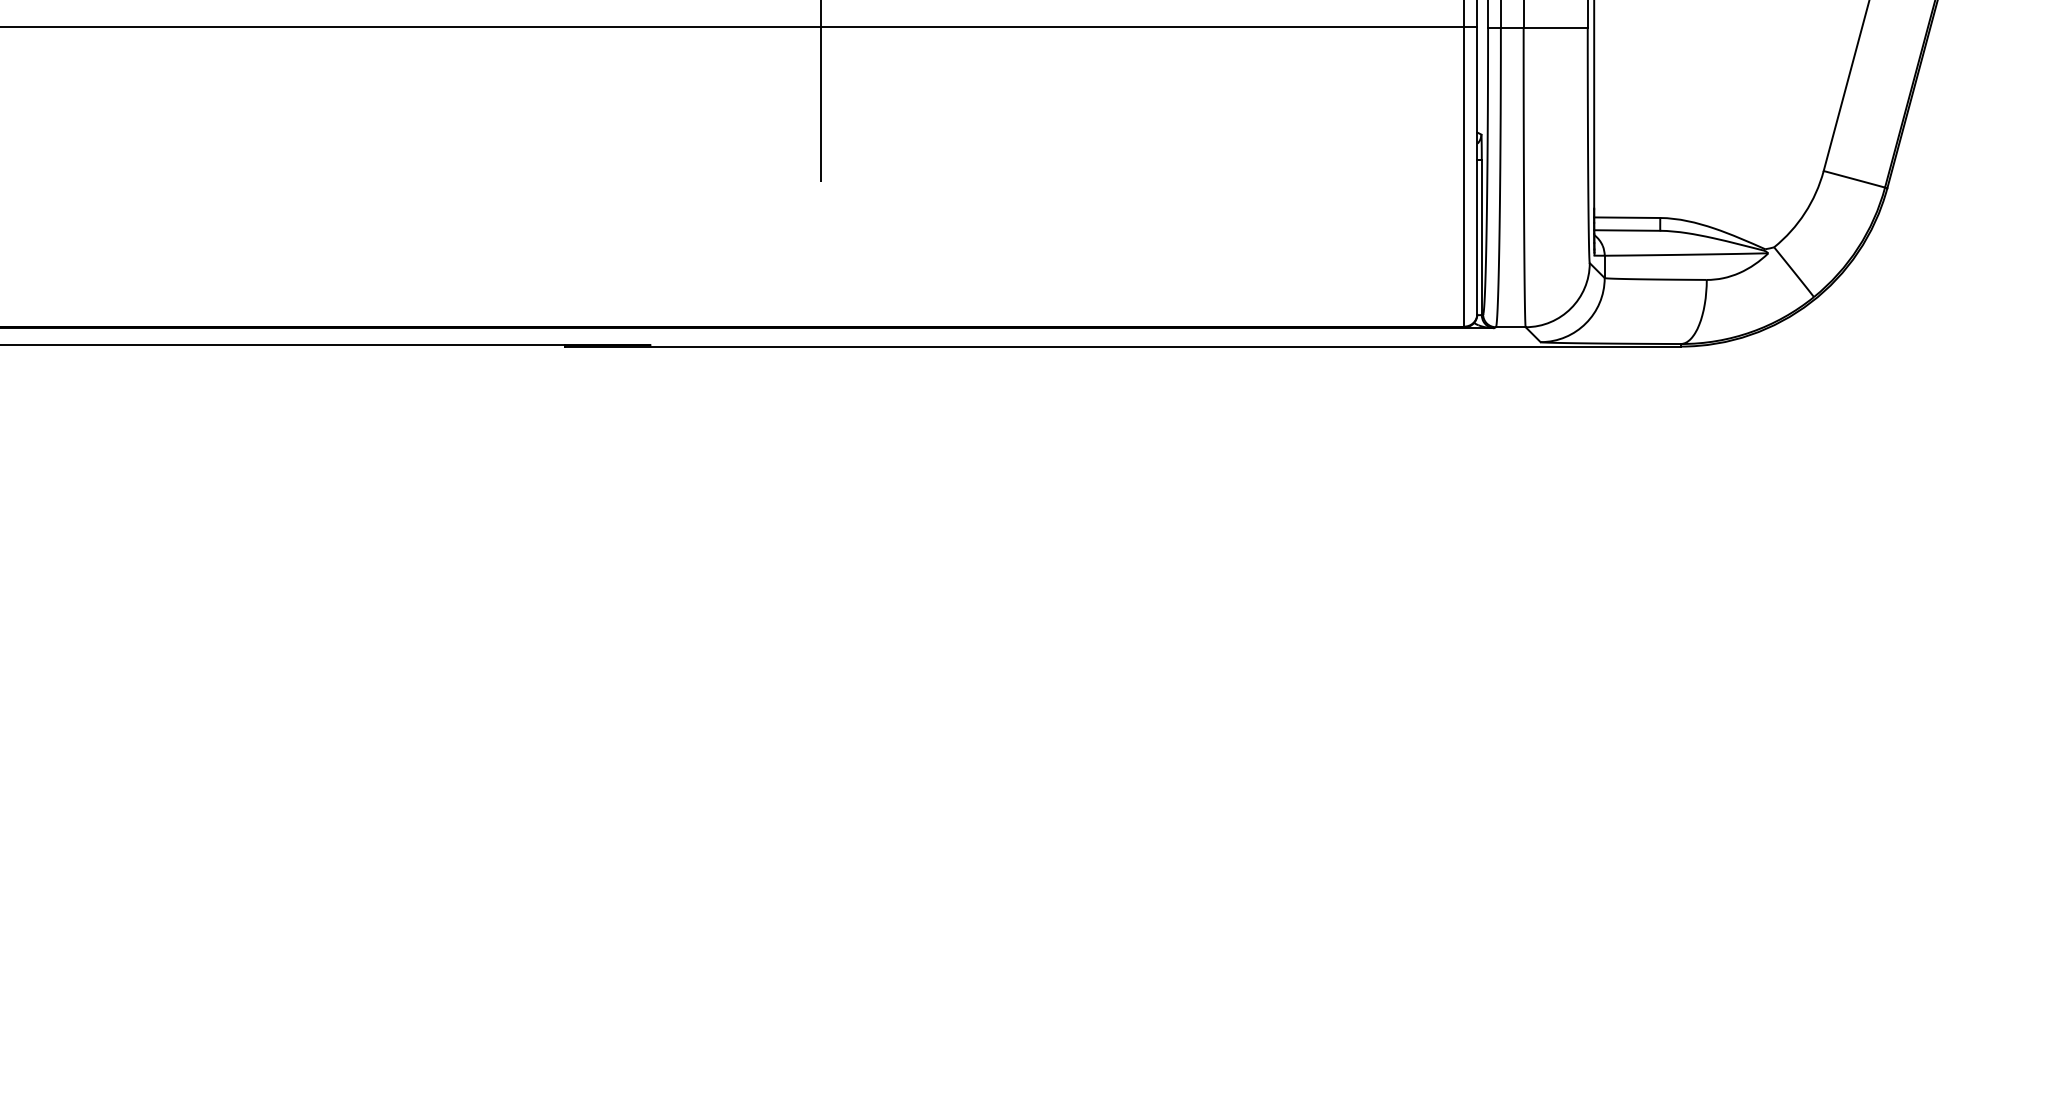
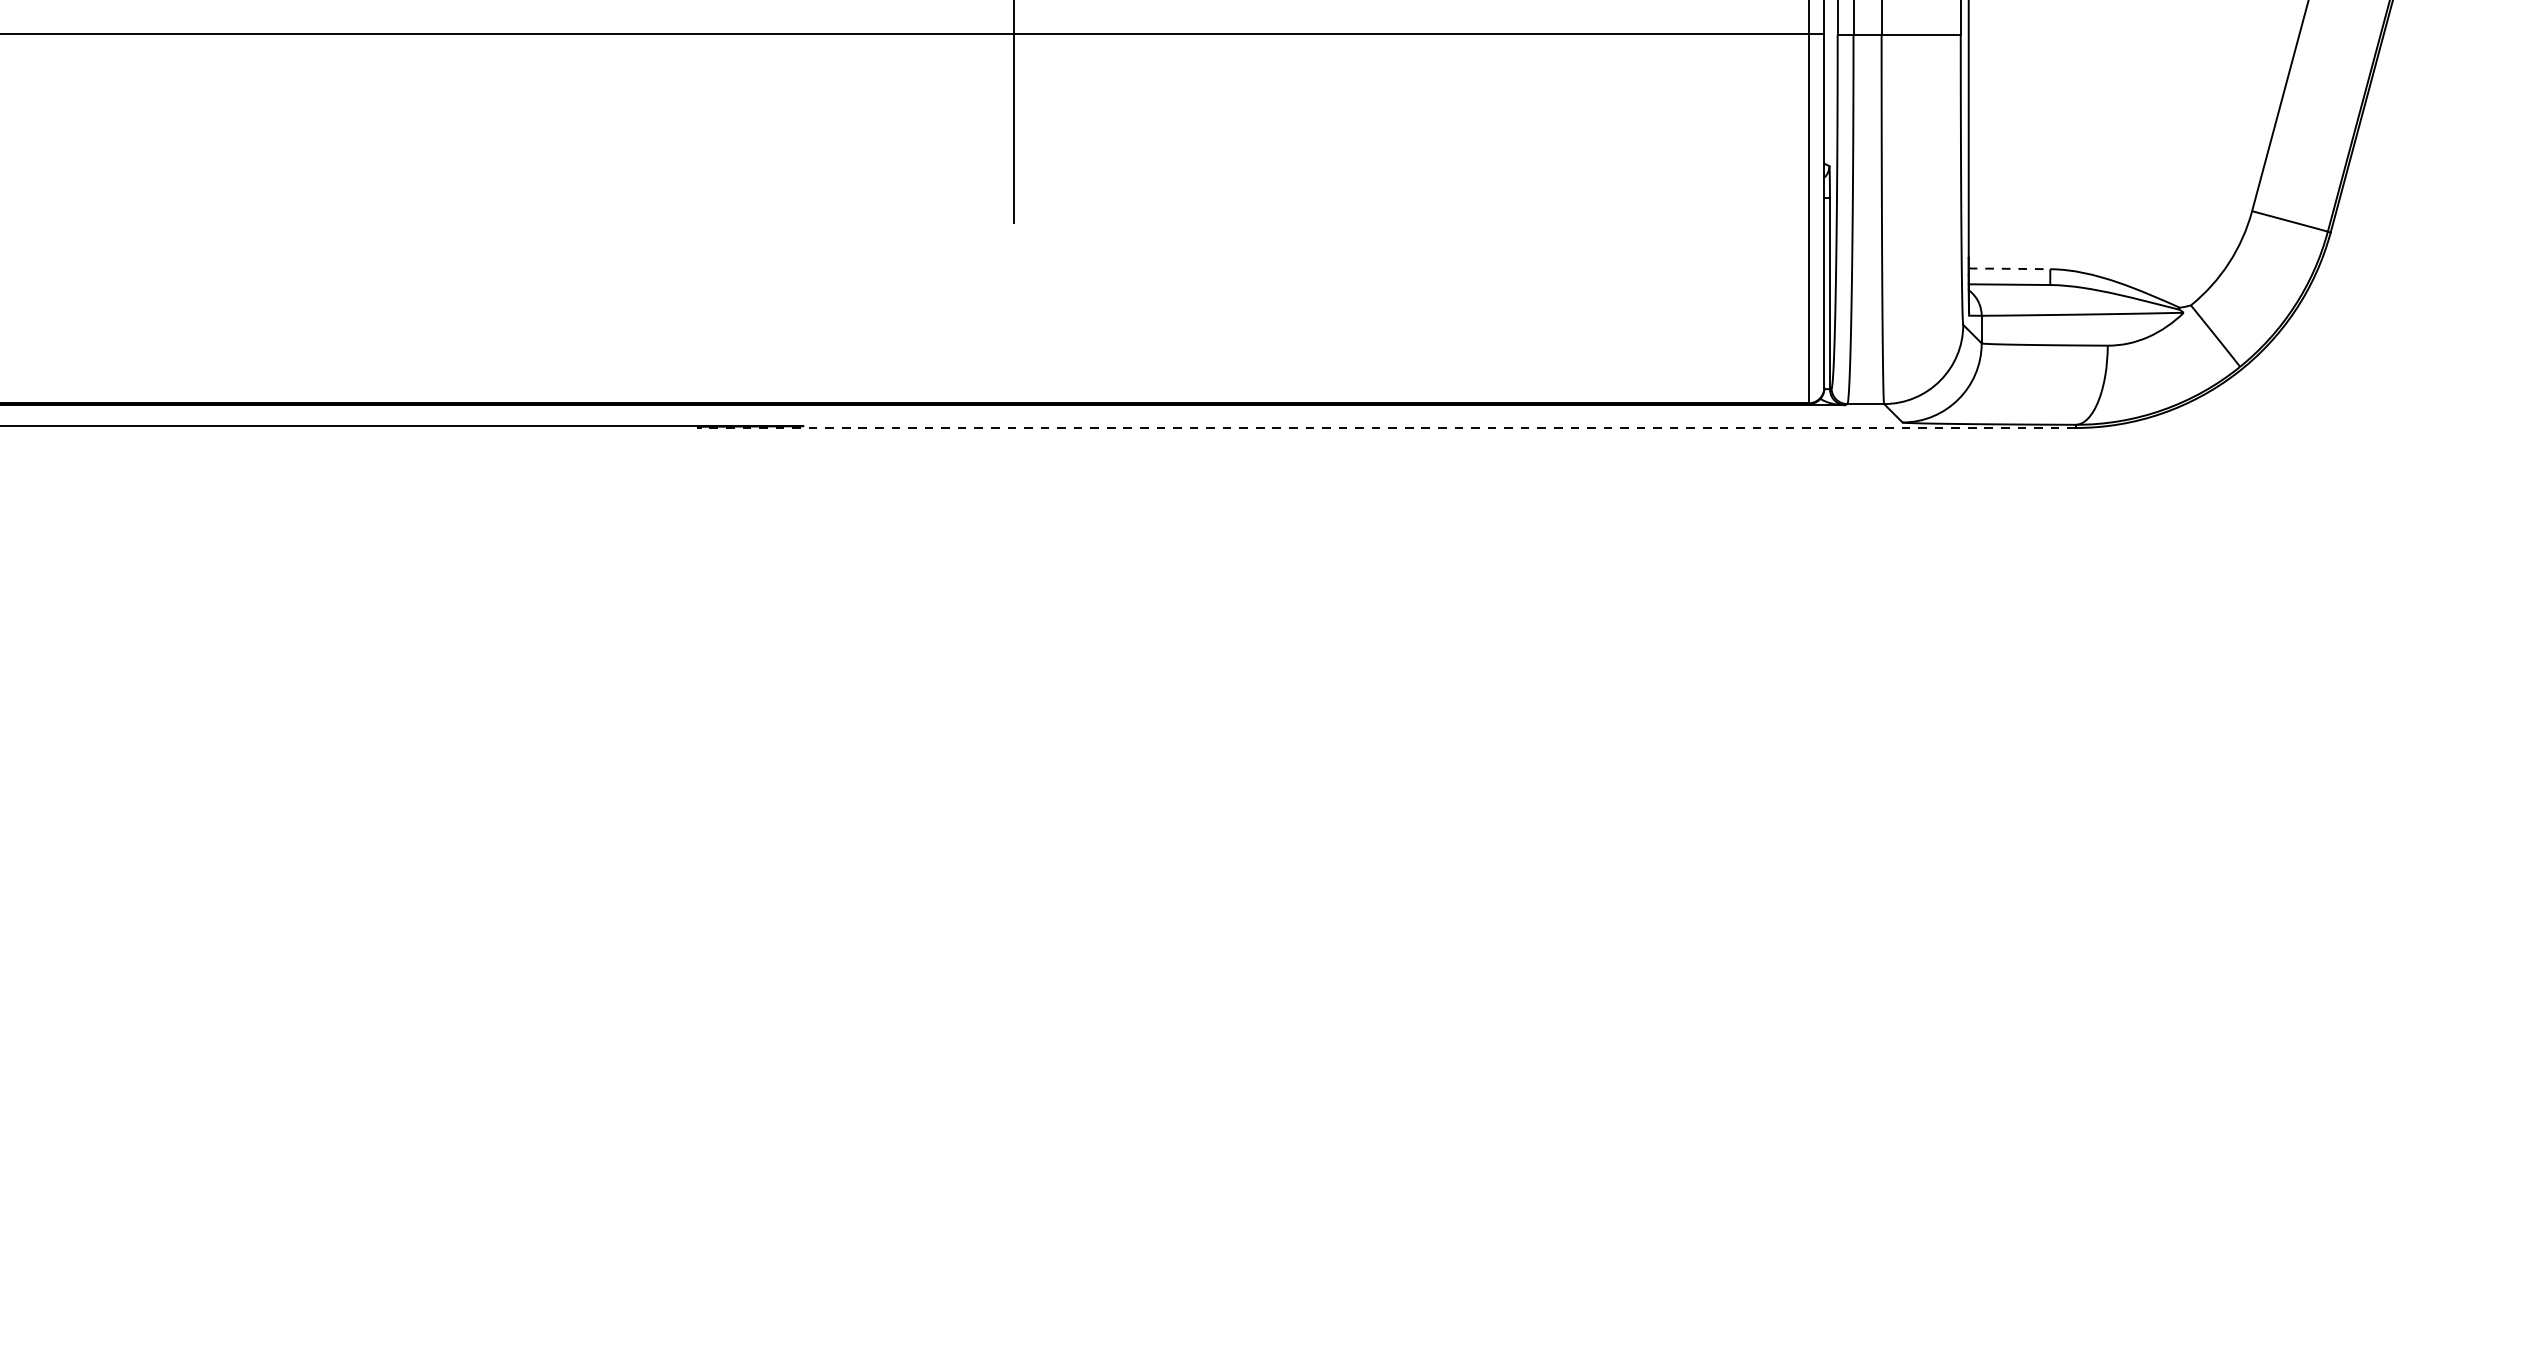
line: (1627, 217) -> (2009, 268), solid -> dashed
line: (1122, 346) -> (1386, 427), solid -> dashed

